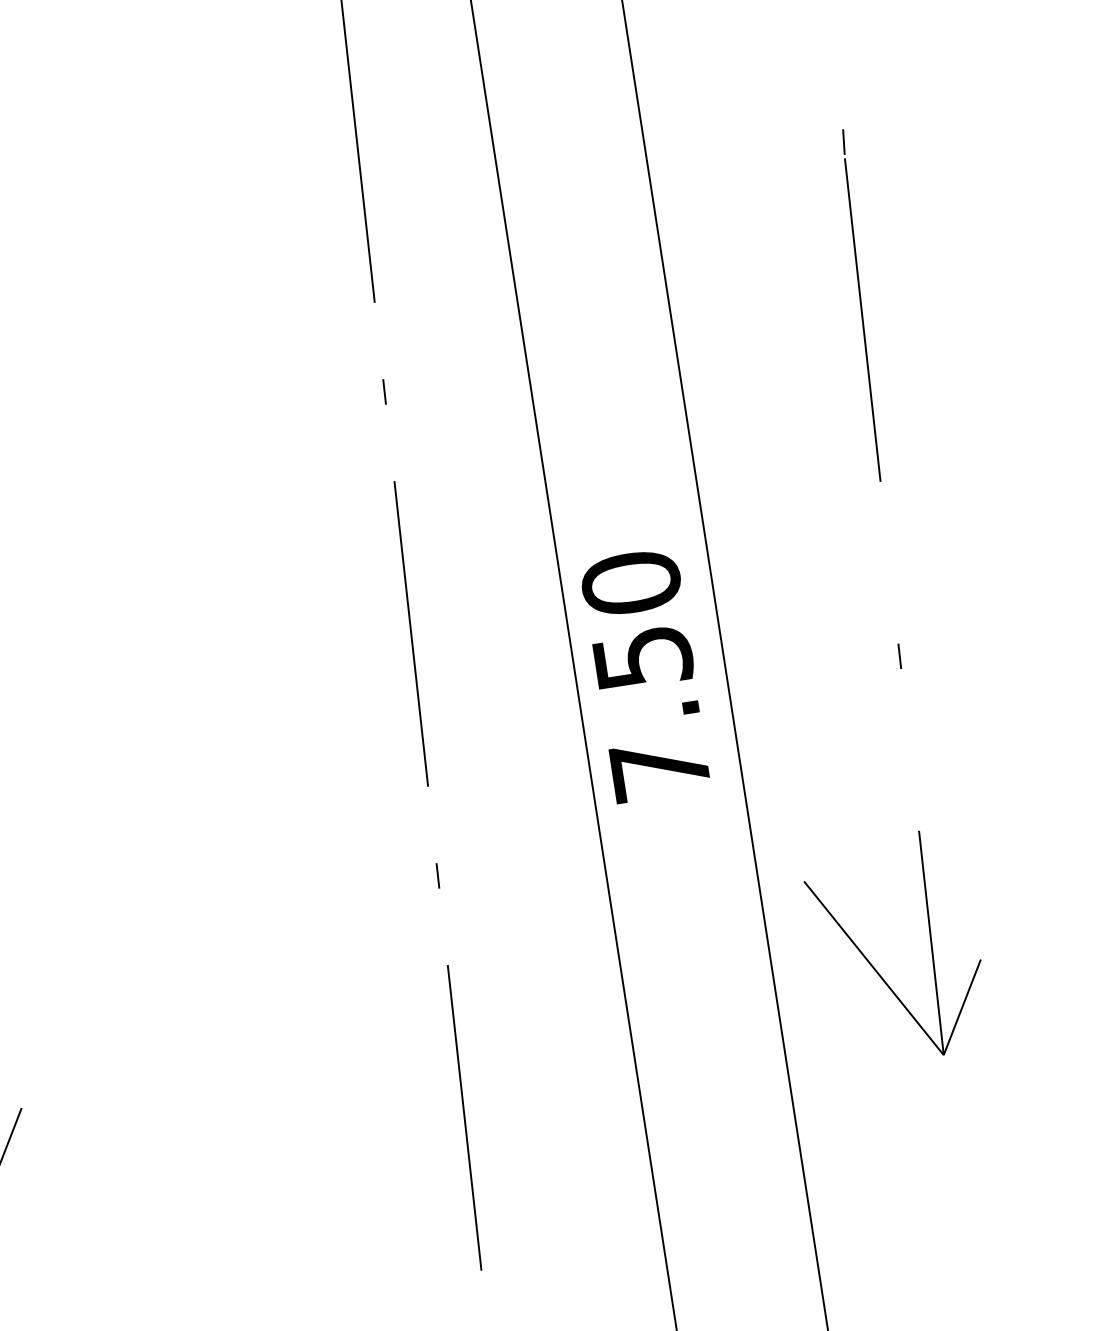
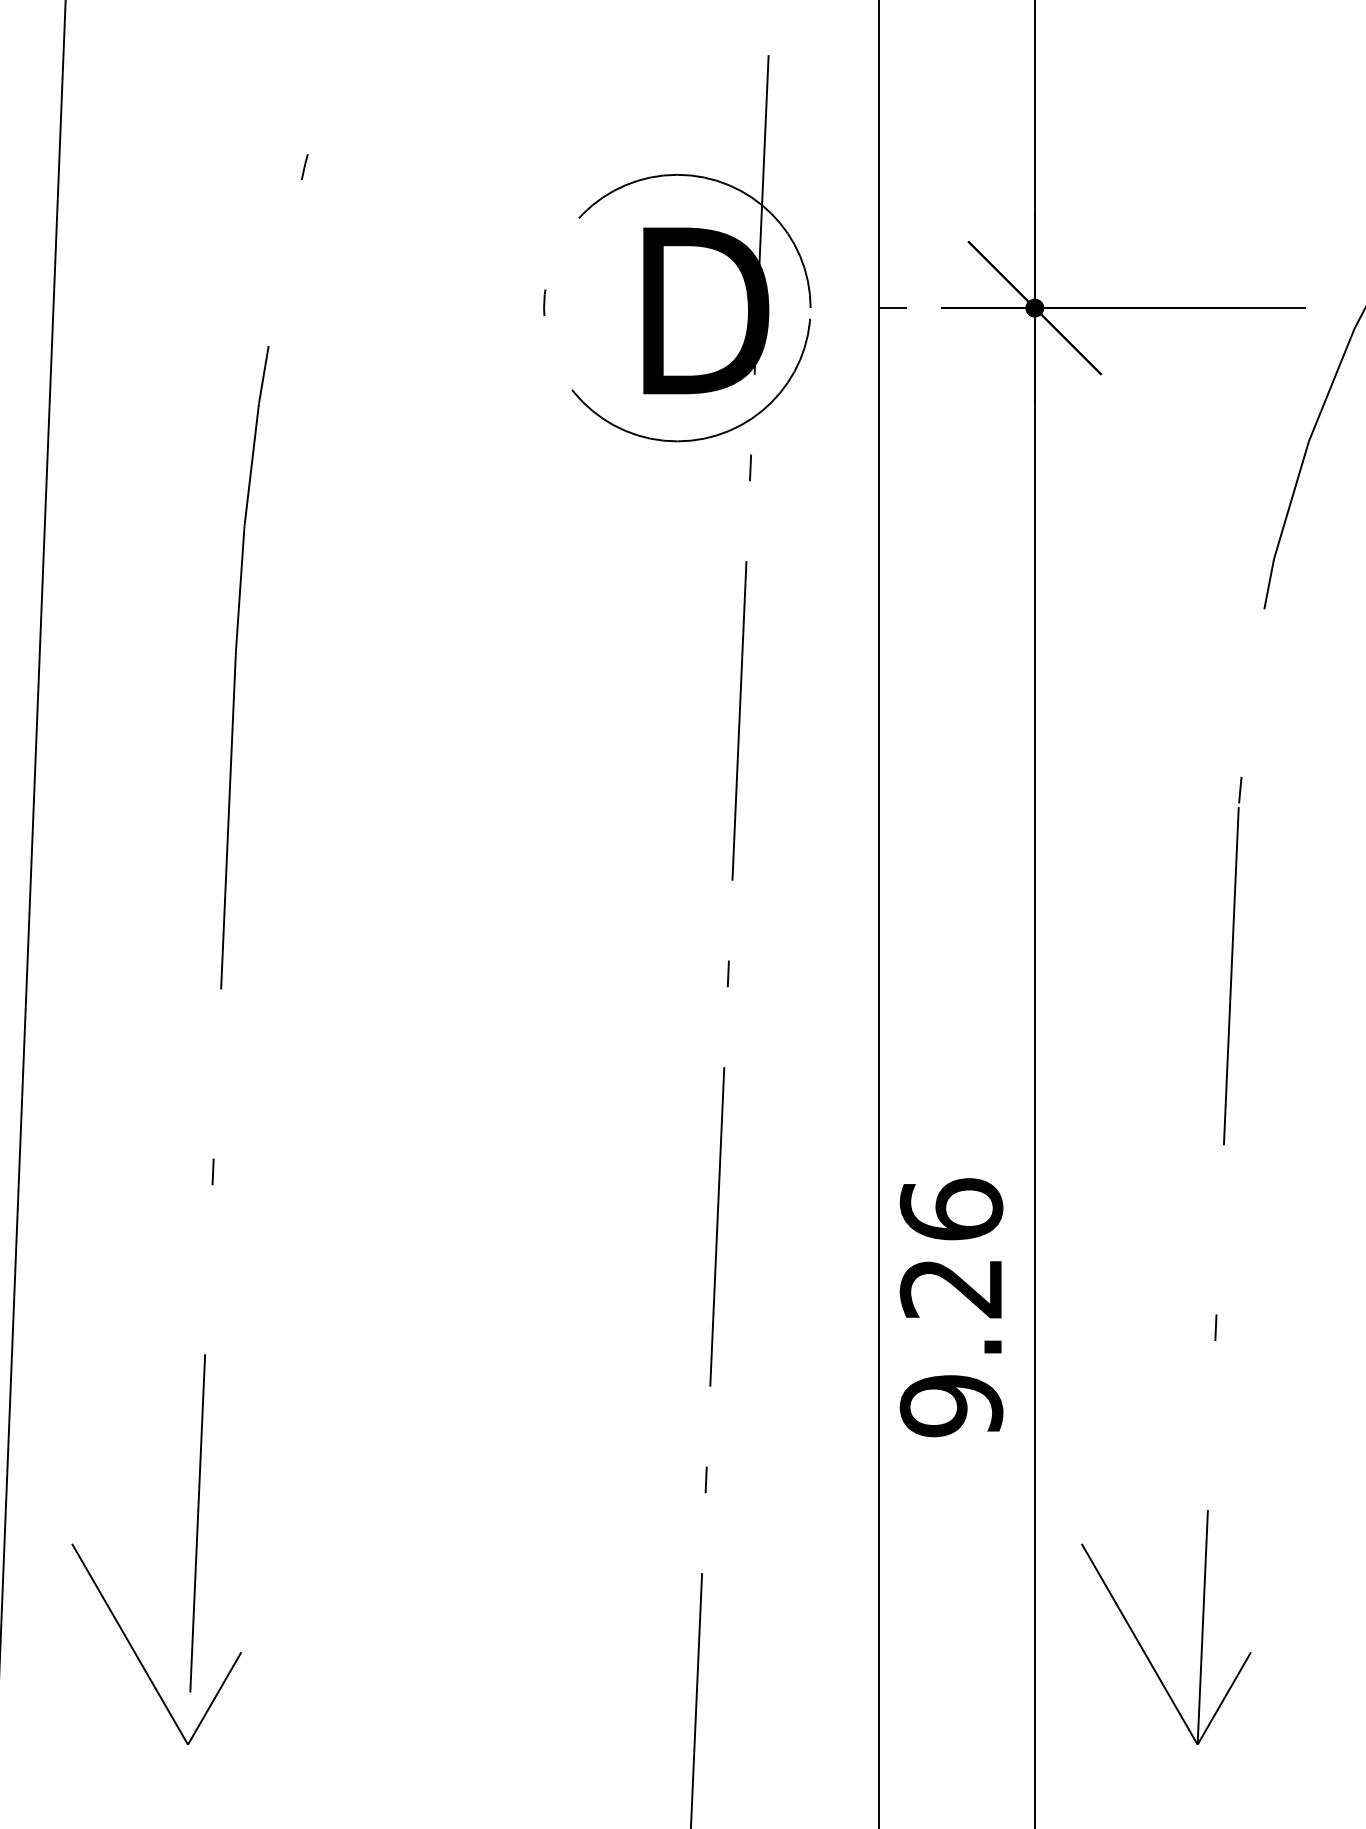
text: (645, 676) -> (951, 1307), 7.50 -> 9.26

